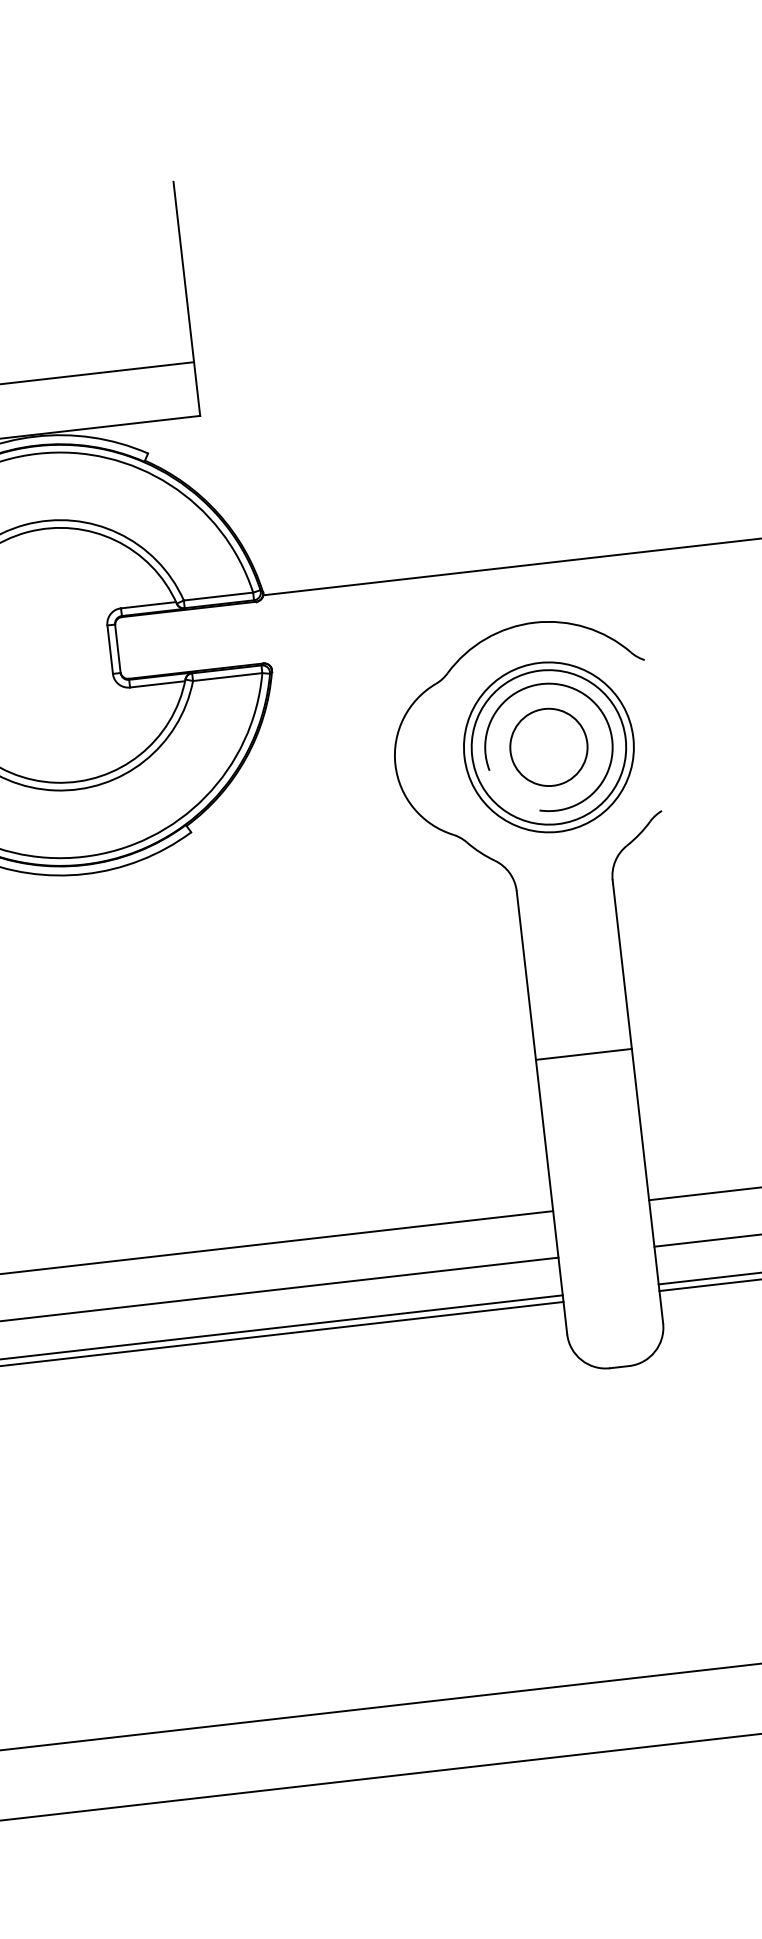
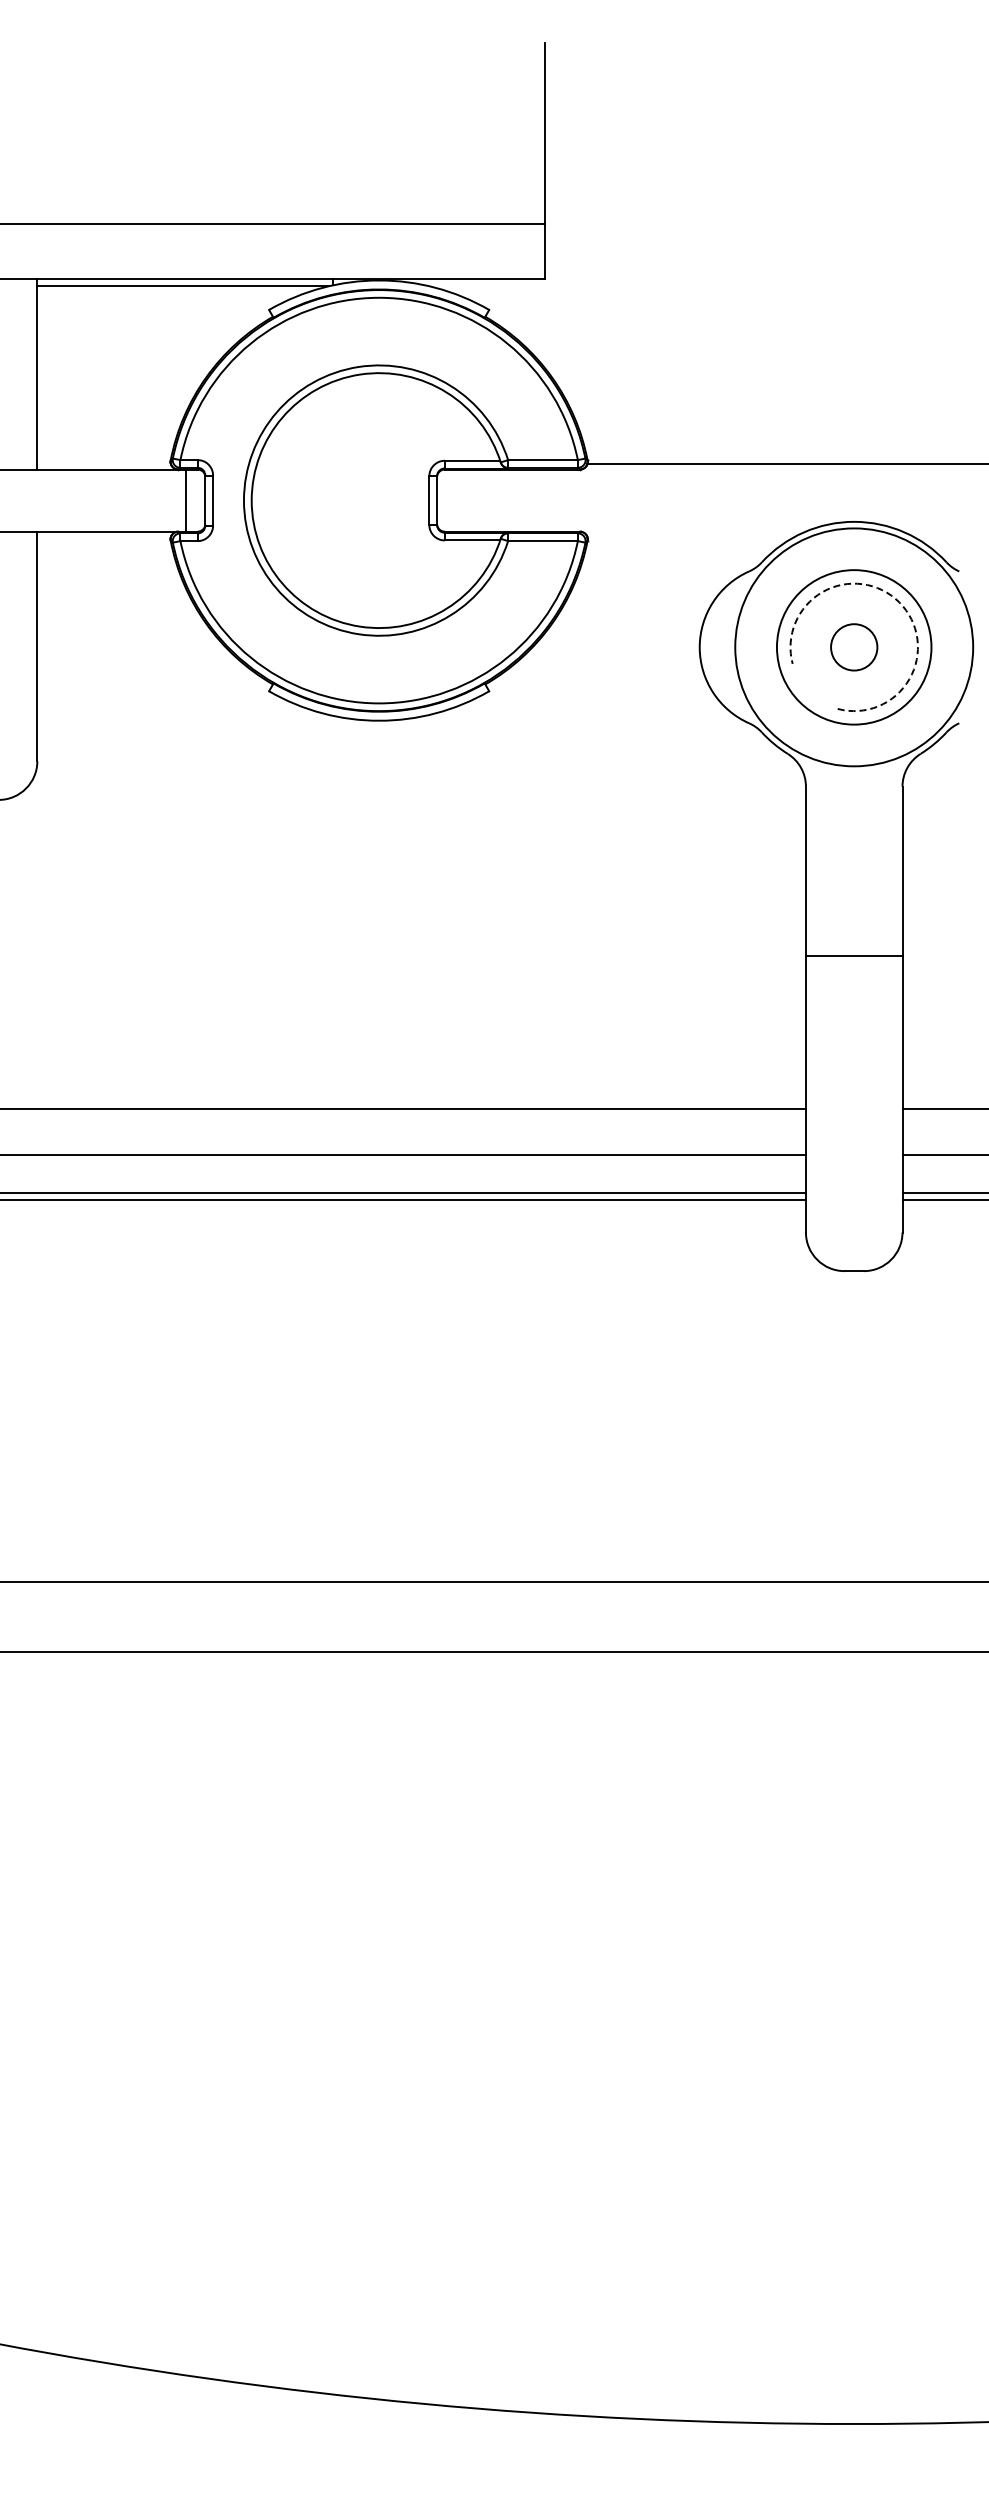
arc: (588, 697) -> (899, 602), solid -> dashed
circle: (548, 747) -> (853, 647), size x0.6
circle: (549, 747) -> (854, 647), size x1.4

